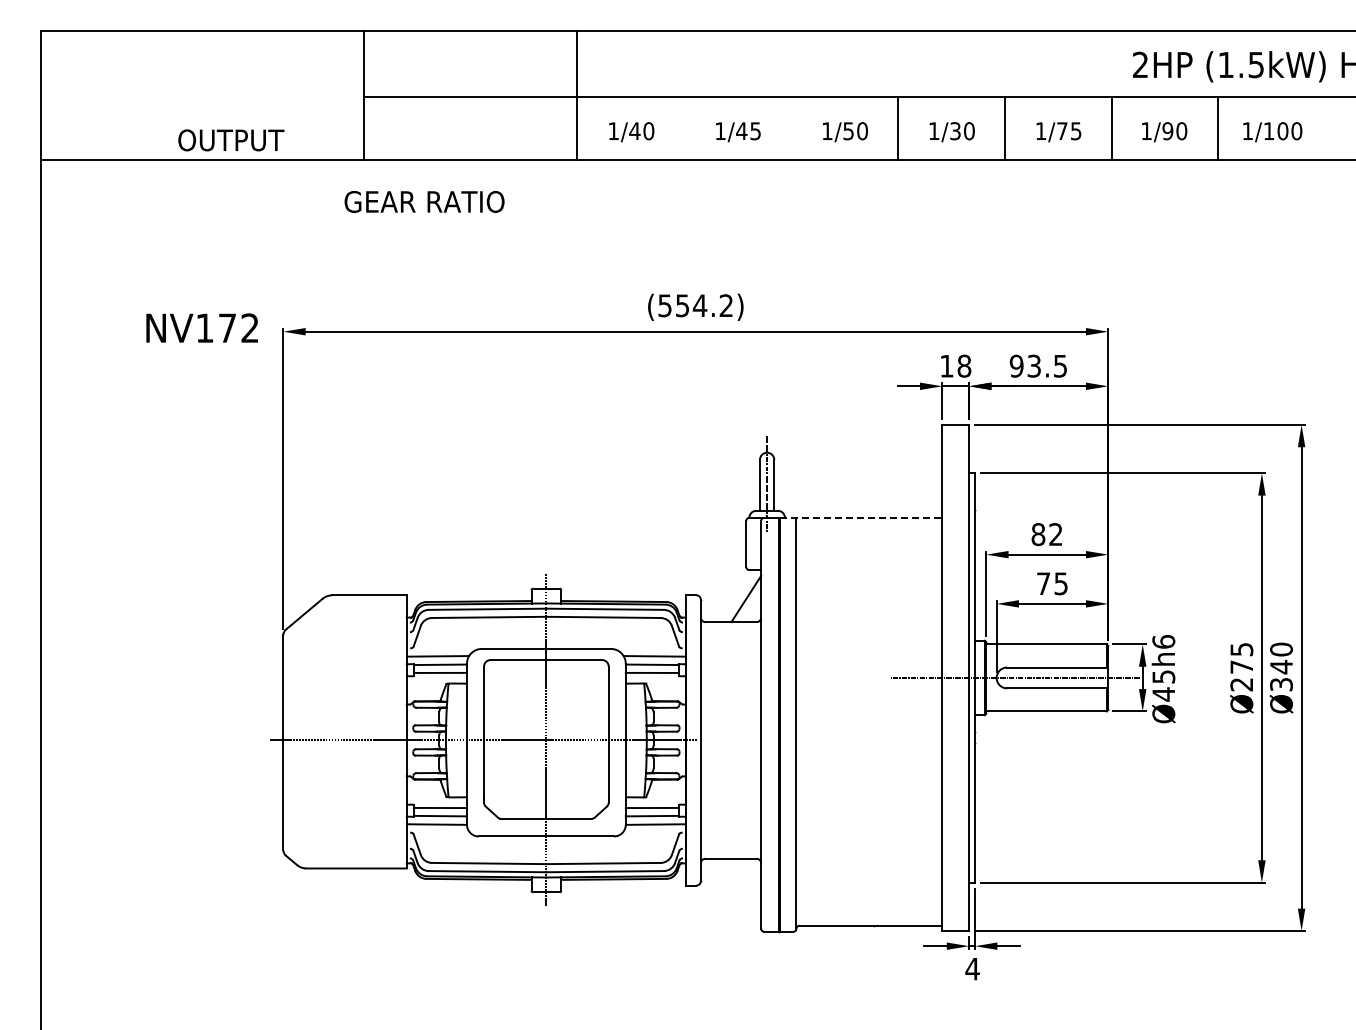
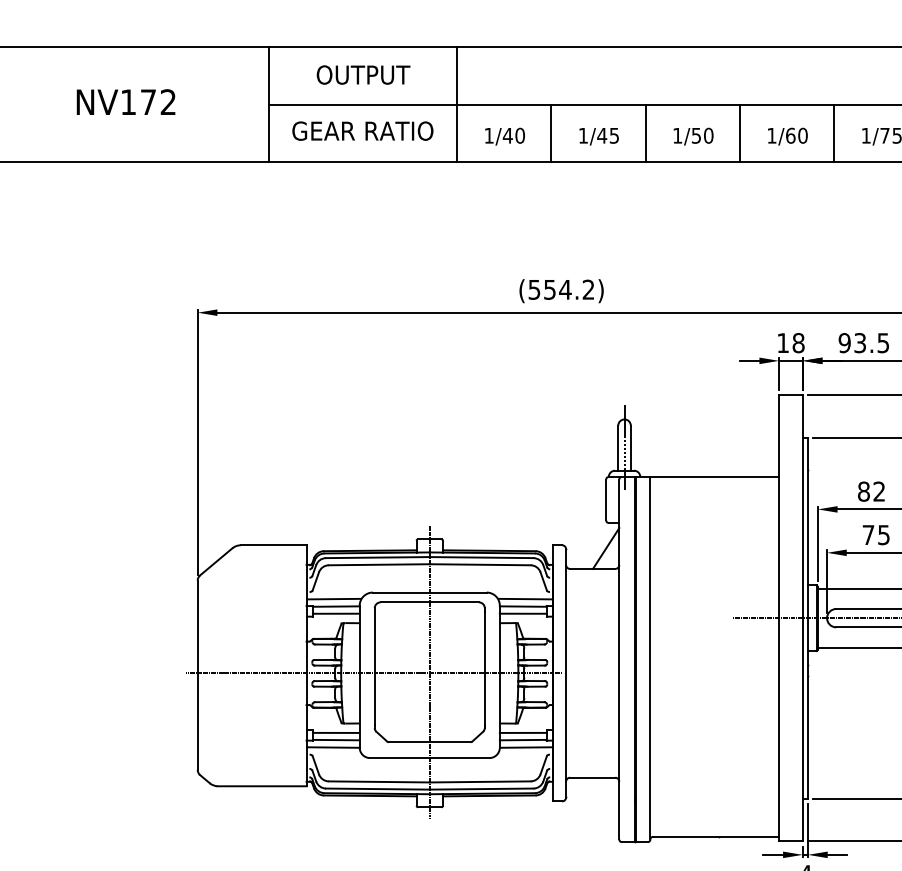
line: (684, 128) -> (551, 133), added
line: (791, 128) -> (646, 133), added
text: (955, 131) -> (790, 136), 1/30 -> 1/60
text: (231, 140) -> (363, 75), moved
text: (424, 201) -> (362, 130), moved
text: (201, 327) -> (125, 101), moved
line: (861, 517) -> (707, 476), dashed -> solid

